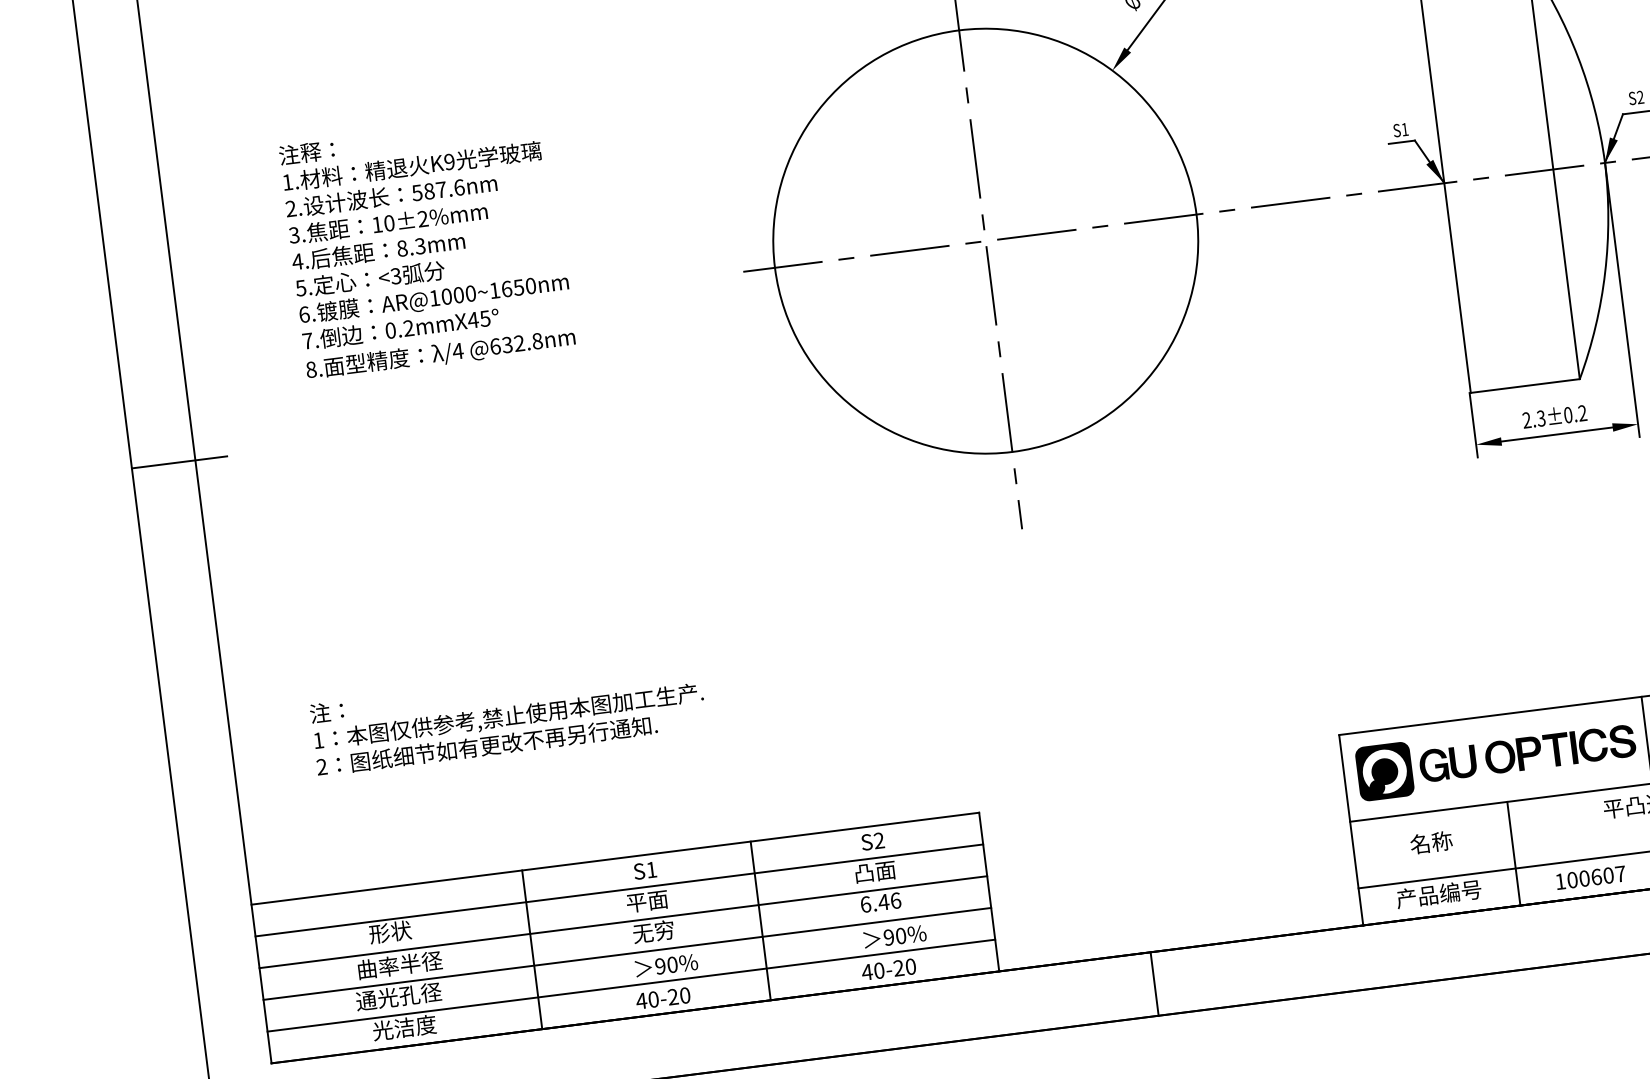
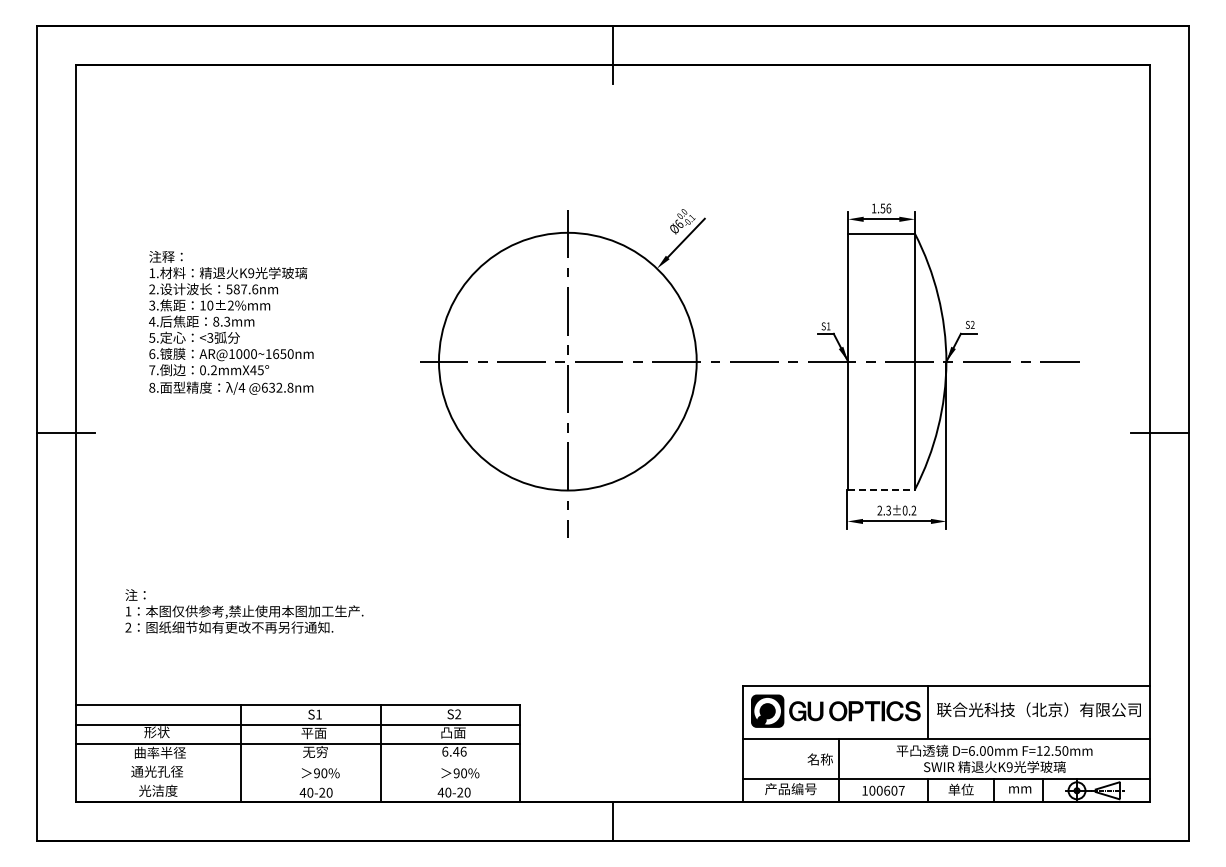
line: (1526, 385) -> (882, 489), solid -> dashed
text: (1430, 842) -> (819, 759), moved
line: (626, 954) -> (297, 763), removed
line: (630, 985) -> (297, 782), removed

